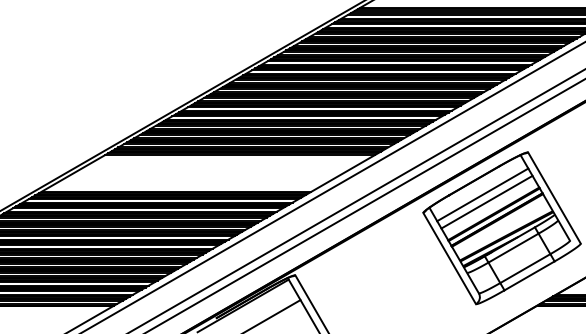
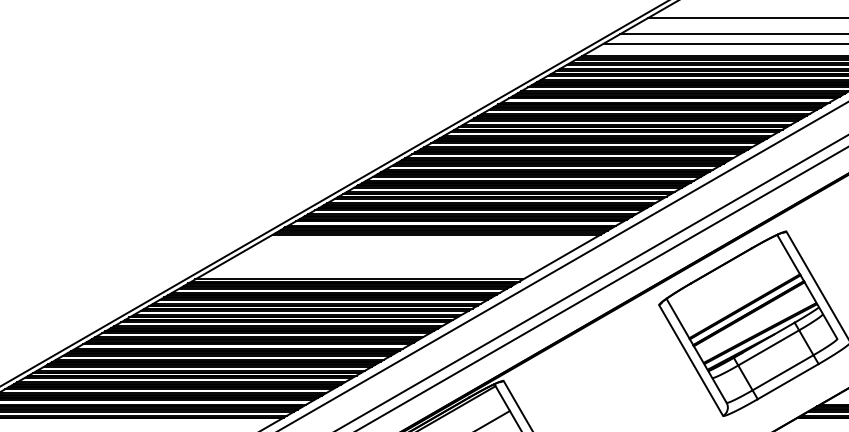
line: (482, 195) -> (730, 283), removed
line: (487, 202) -> (736, 292), removed

